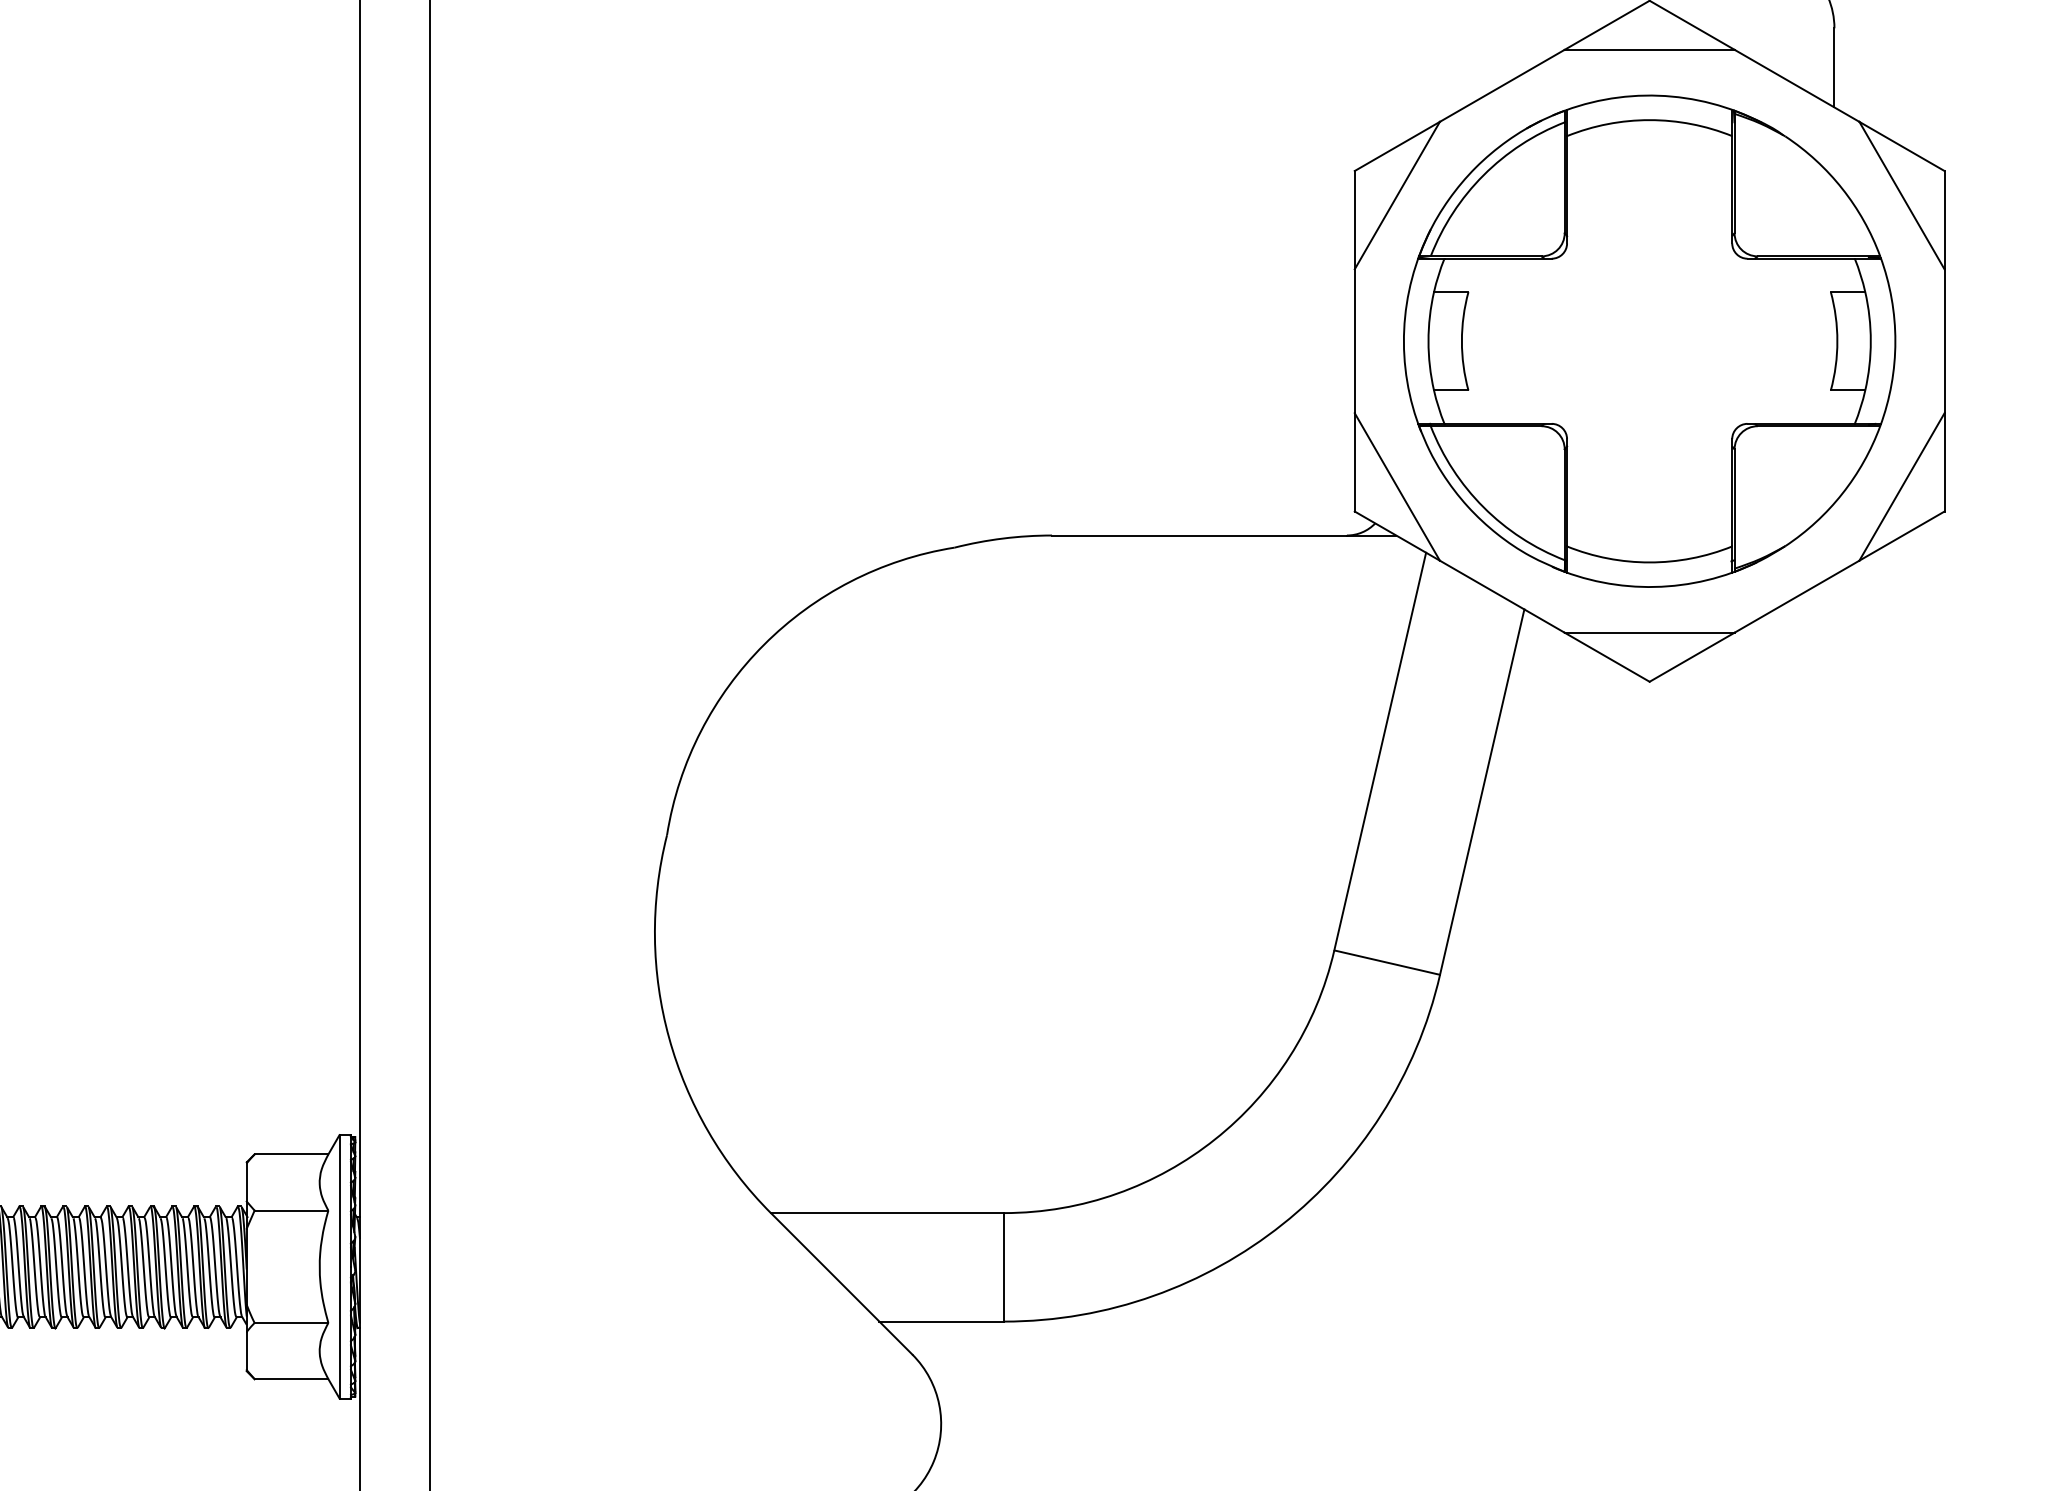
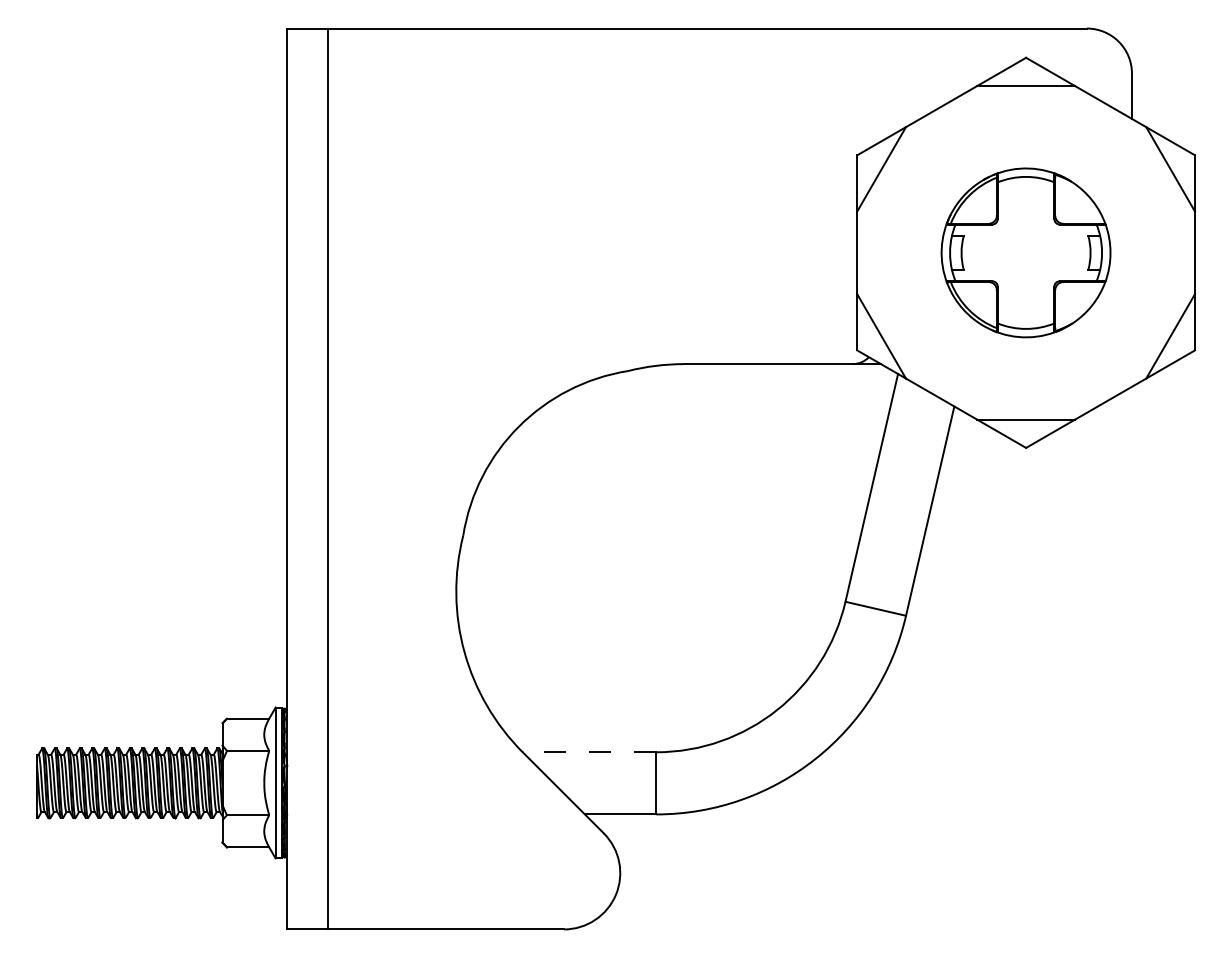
part: (1648, 340) -> (1025, 252), size x0.6
line: (887, 1213) -> (589, 752), solid -> dashed

